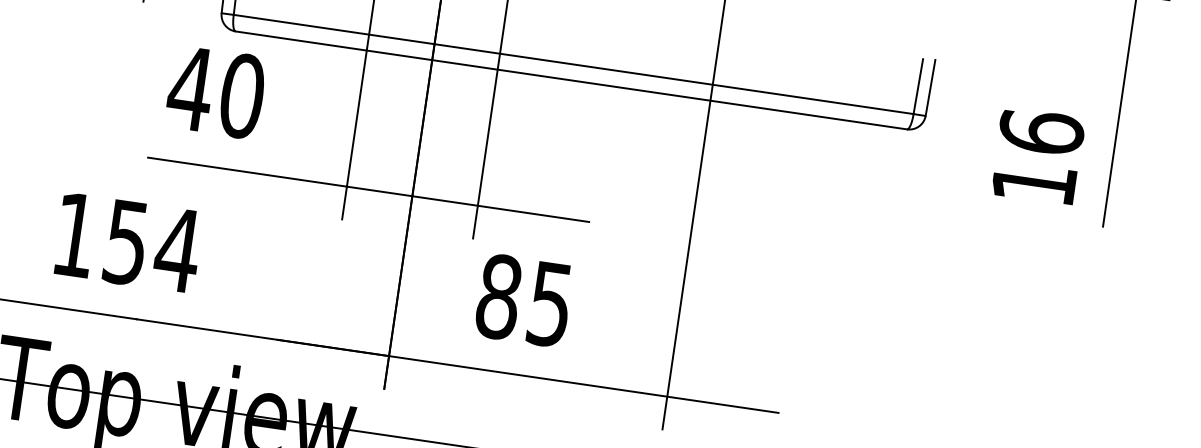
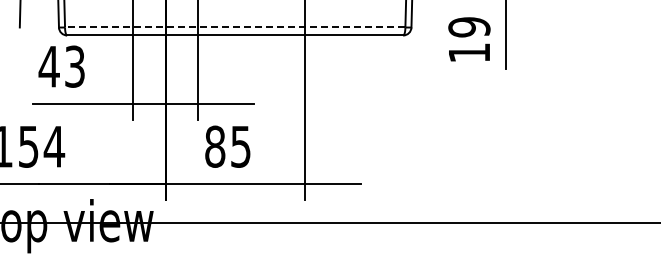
line: (572, 64) -> (234, 27), solid -> dashed
text: (243, 95) -> (75, 66), 40 -> 43
text: (1041, 132) -> (469, 27), 16 -> 19

